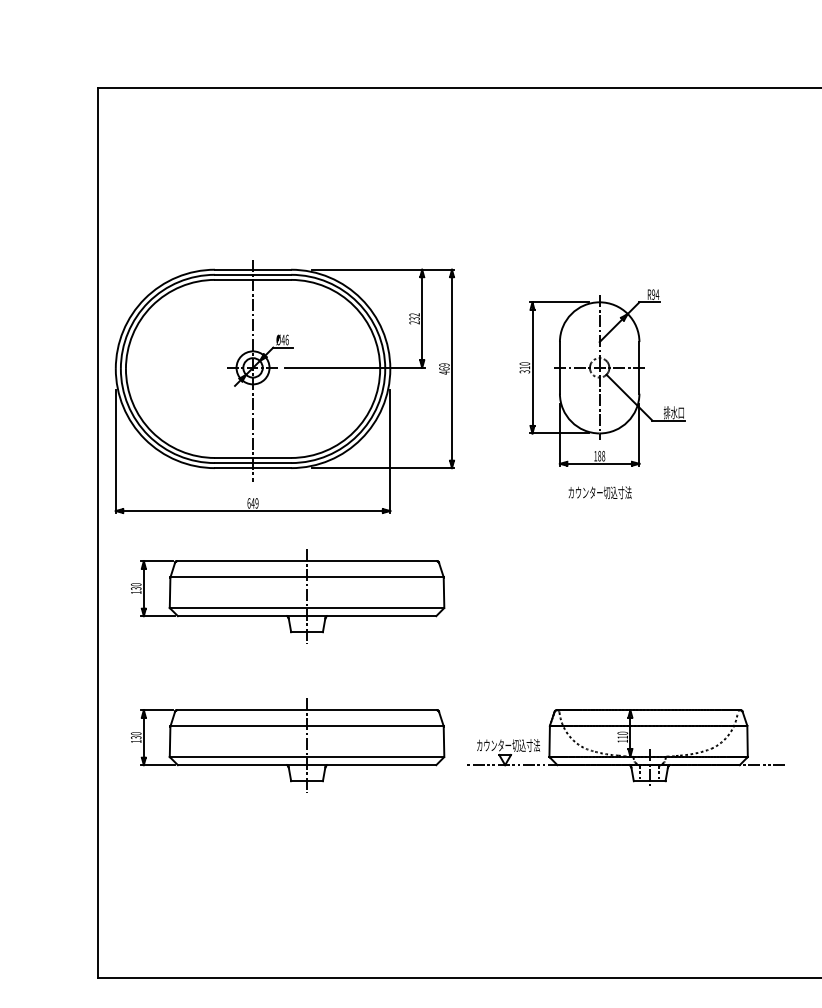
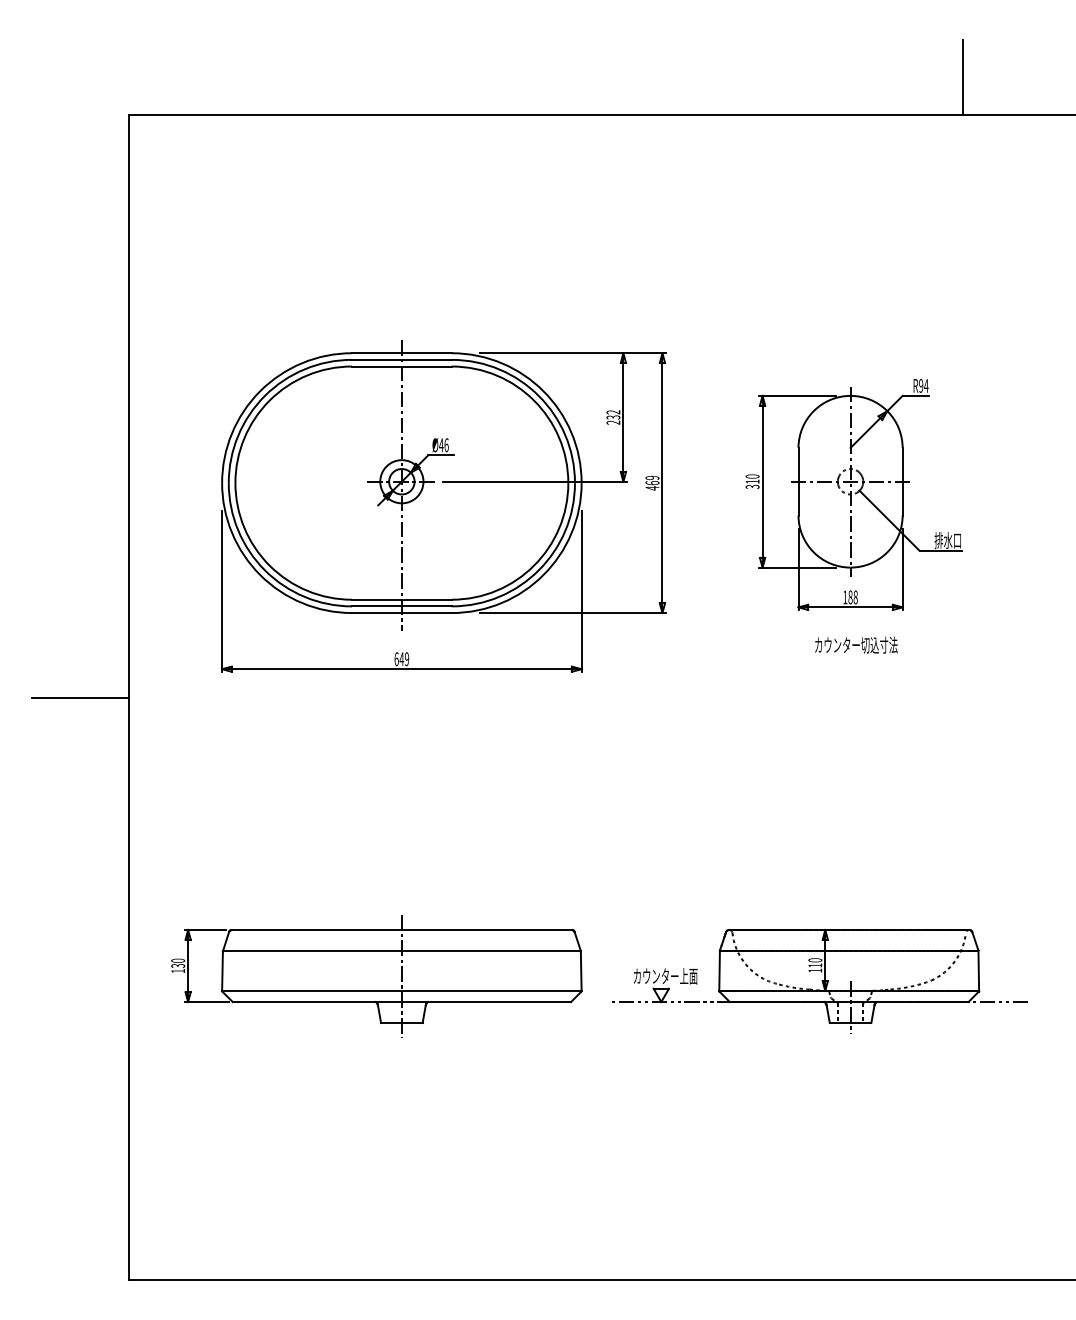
line: (735, 58) -> (962, 76), added
part: (602, 377) -> (854, 494), moved
part: (284, 386) -> (443, 506), moved
text: (599, 492) -> (855, 644), moved
line: (61, 532) -> (80, 697), added
part: (288, 596) -> (377, 781), removed
text: (508, 745) -> (665, 976), カウンター切込寸法 -> カウンター上面

